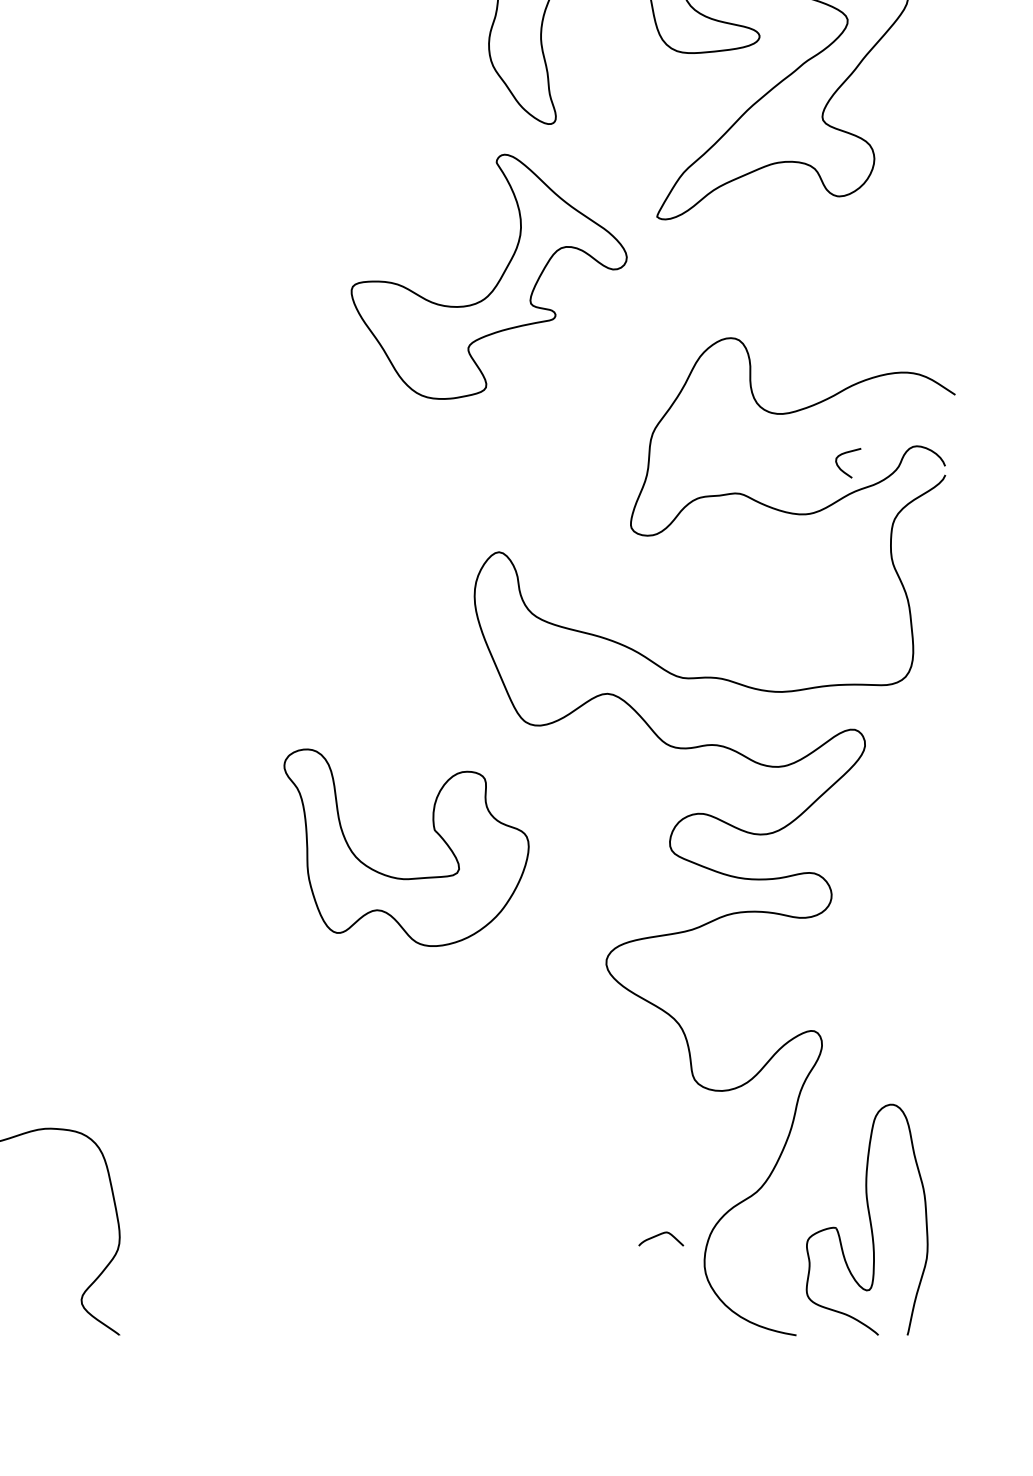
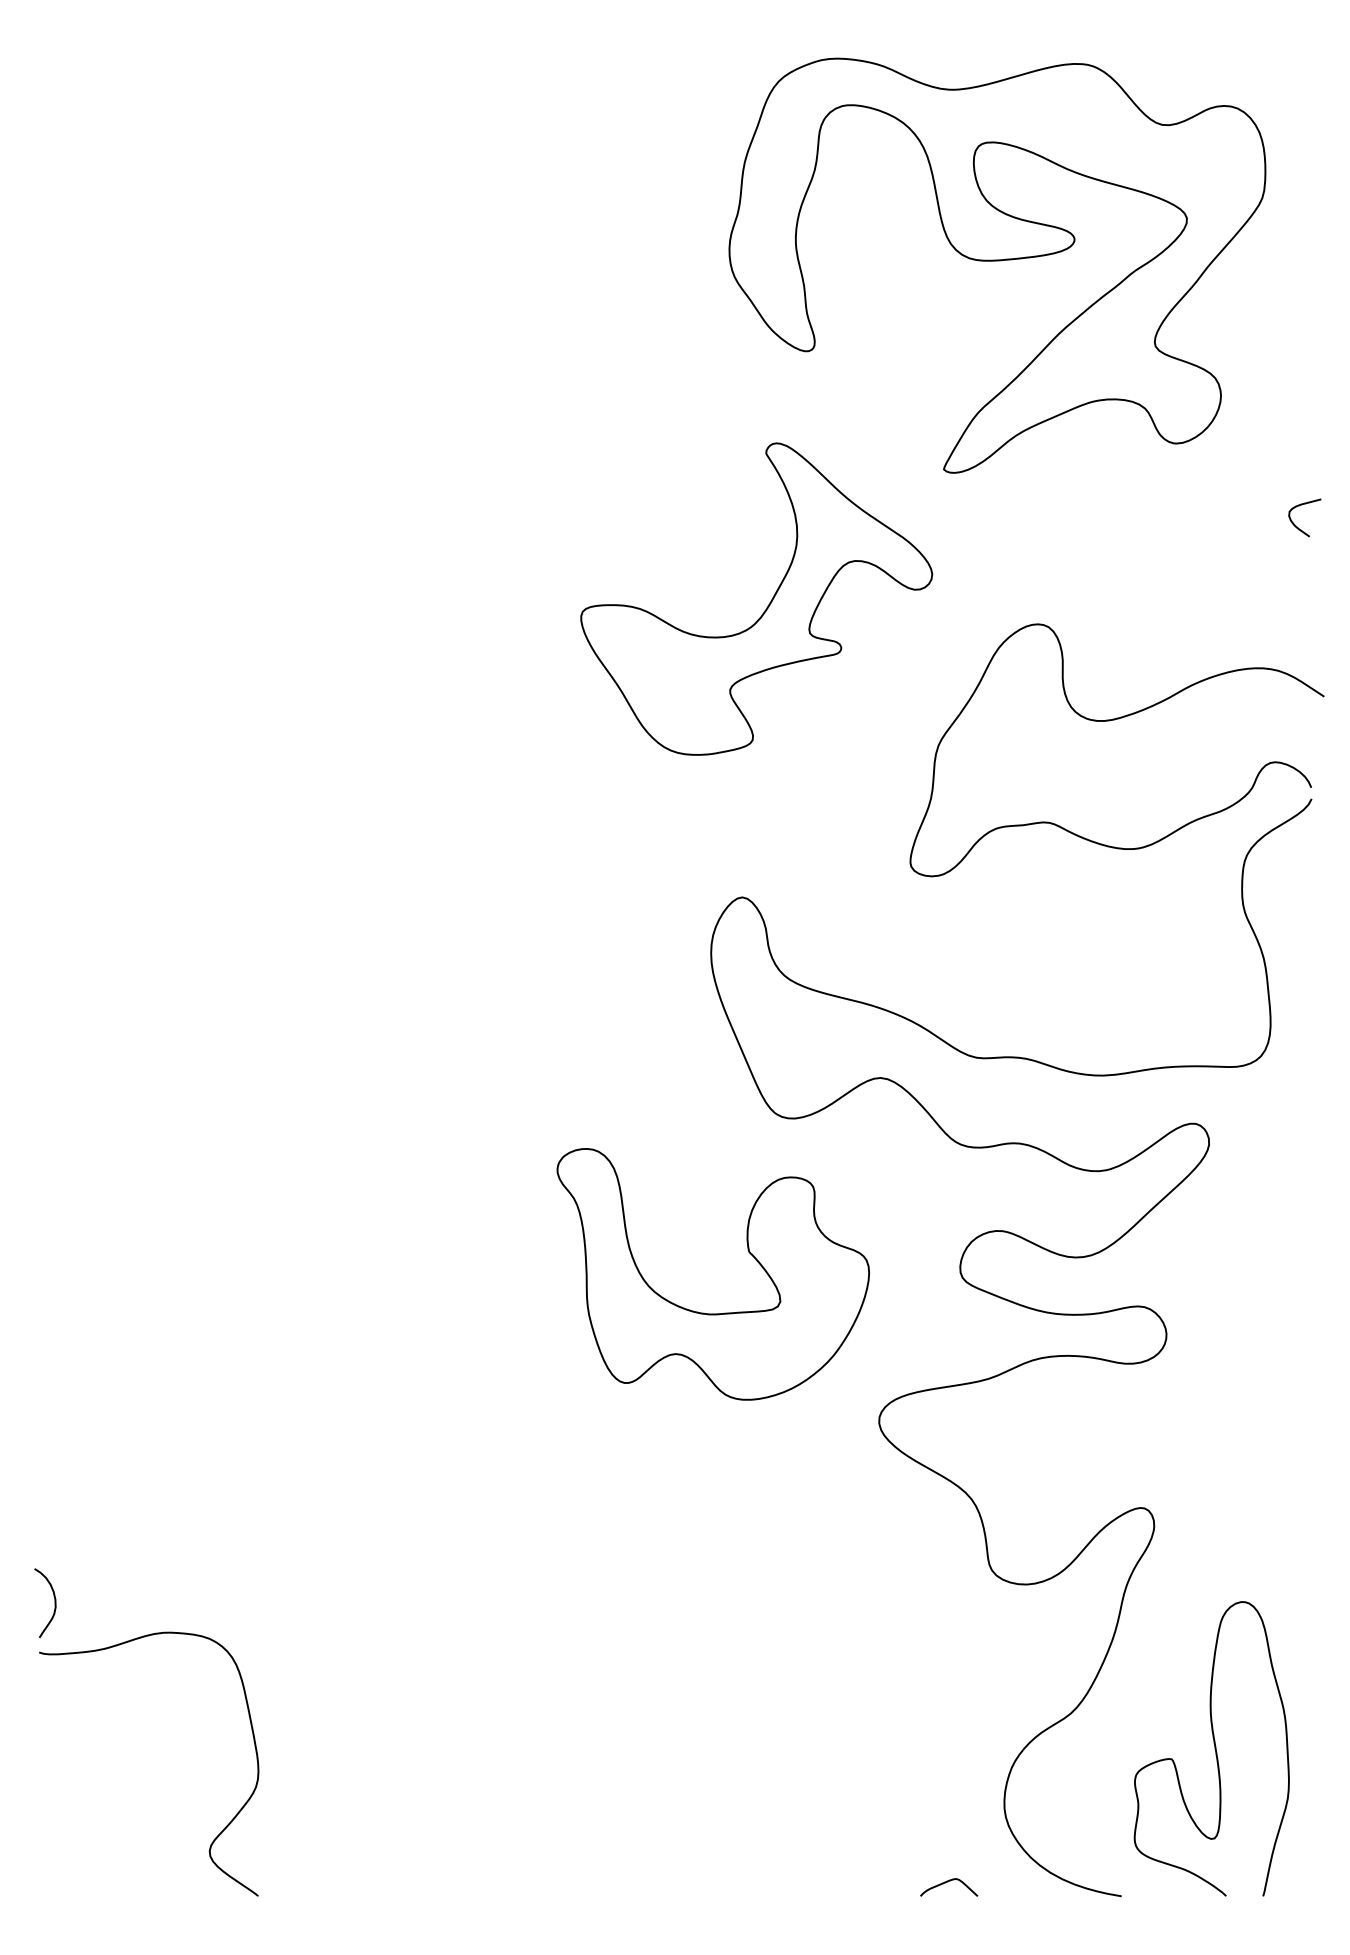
part: (498, 281) -> (768, 604), moved
curve: (841, 469) -> (1296, 525), moved
part: (406, 878) -> (713, 1313), moved
curve: (660, 1235) -> (948, 1882), moved

